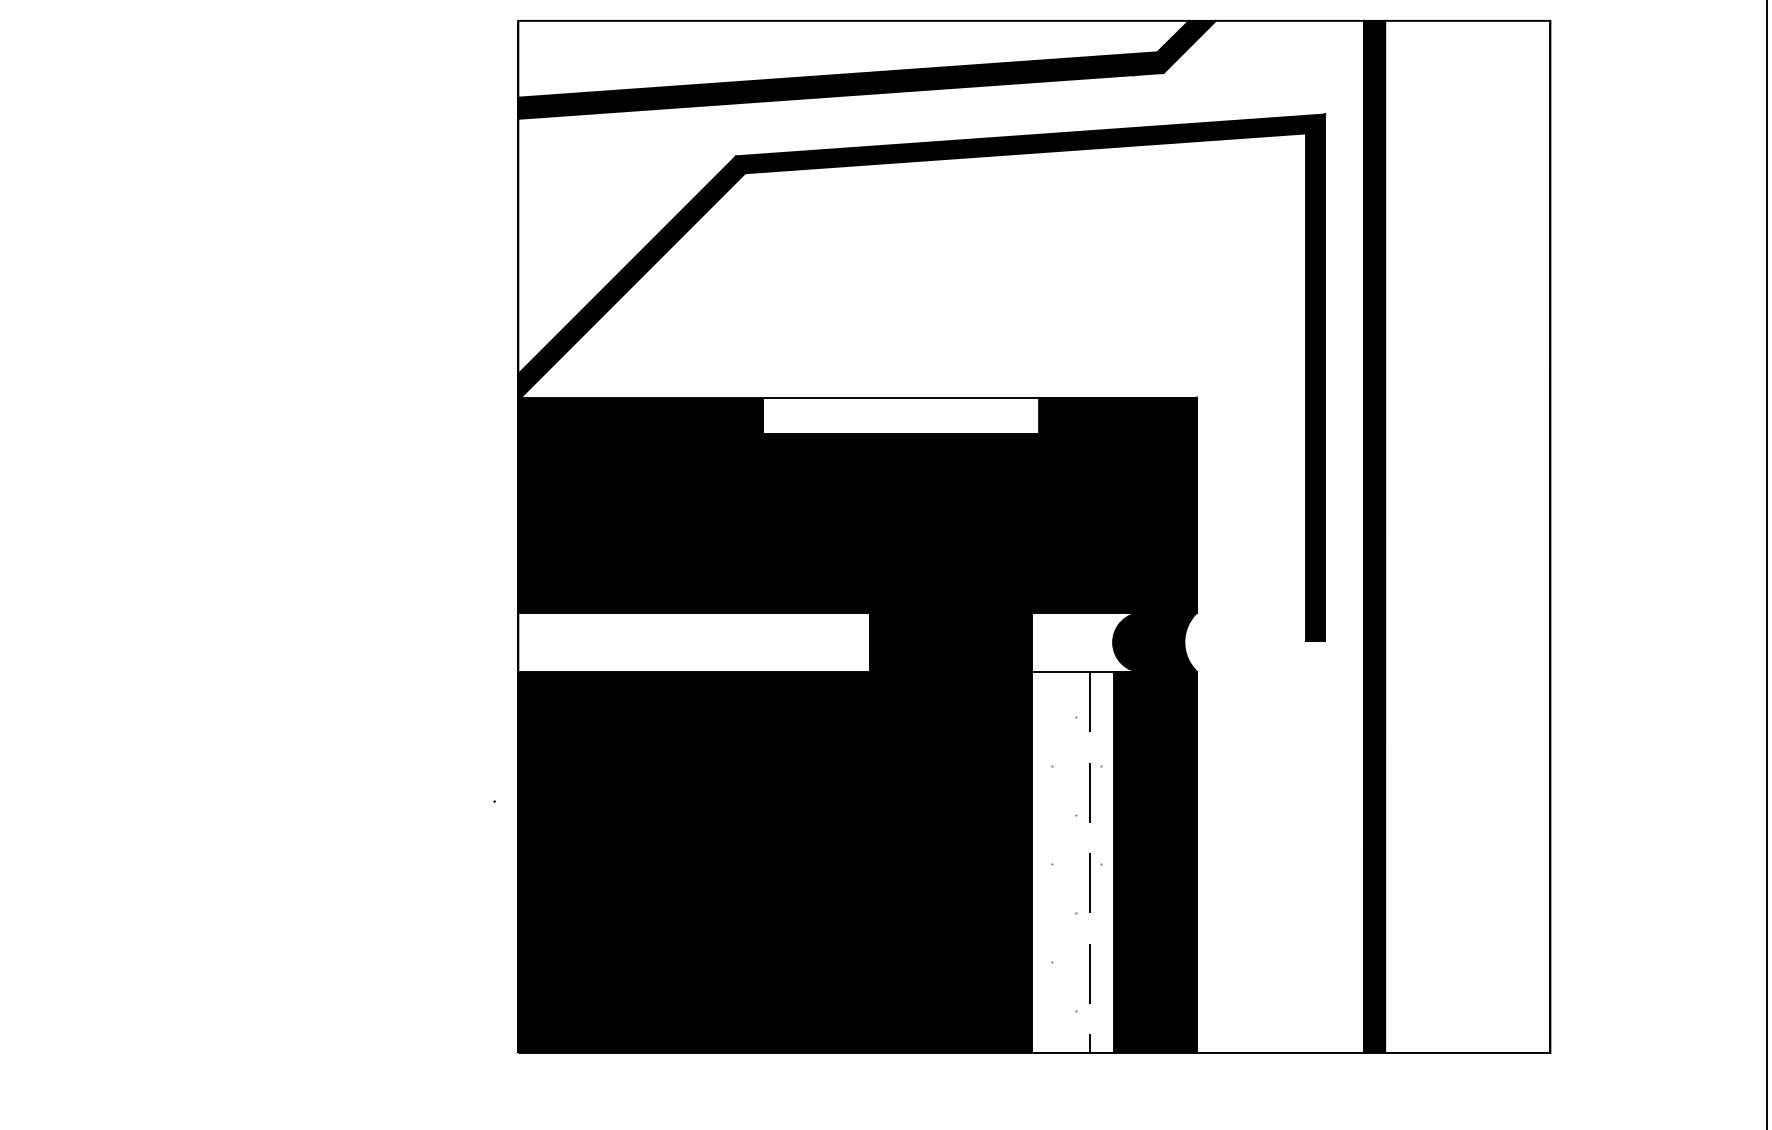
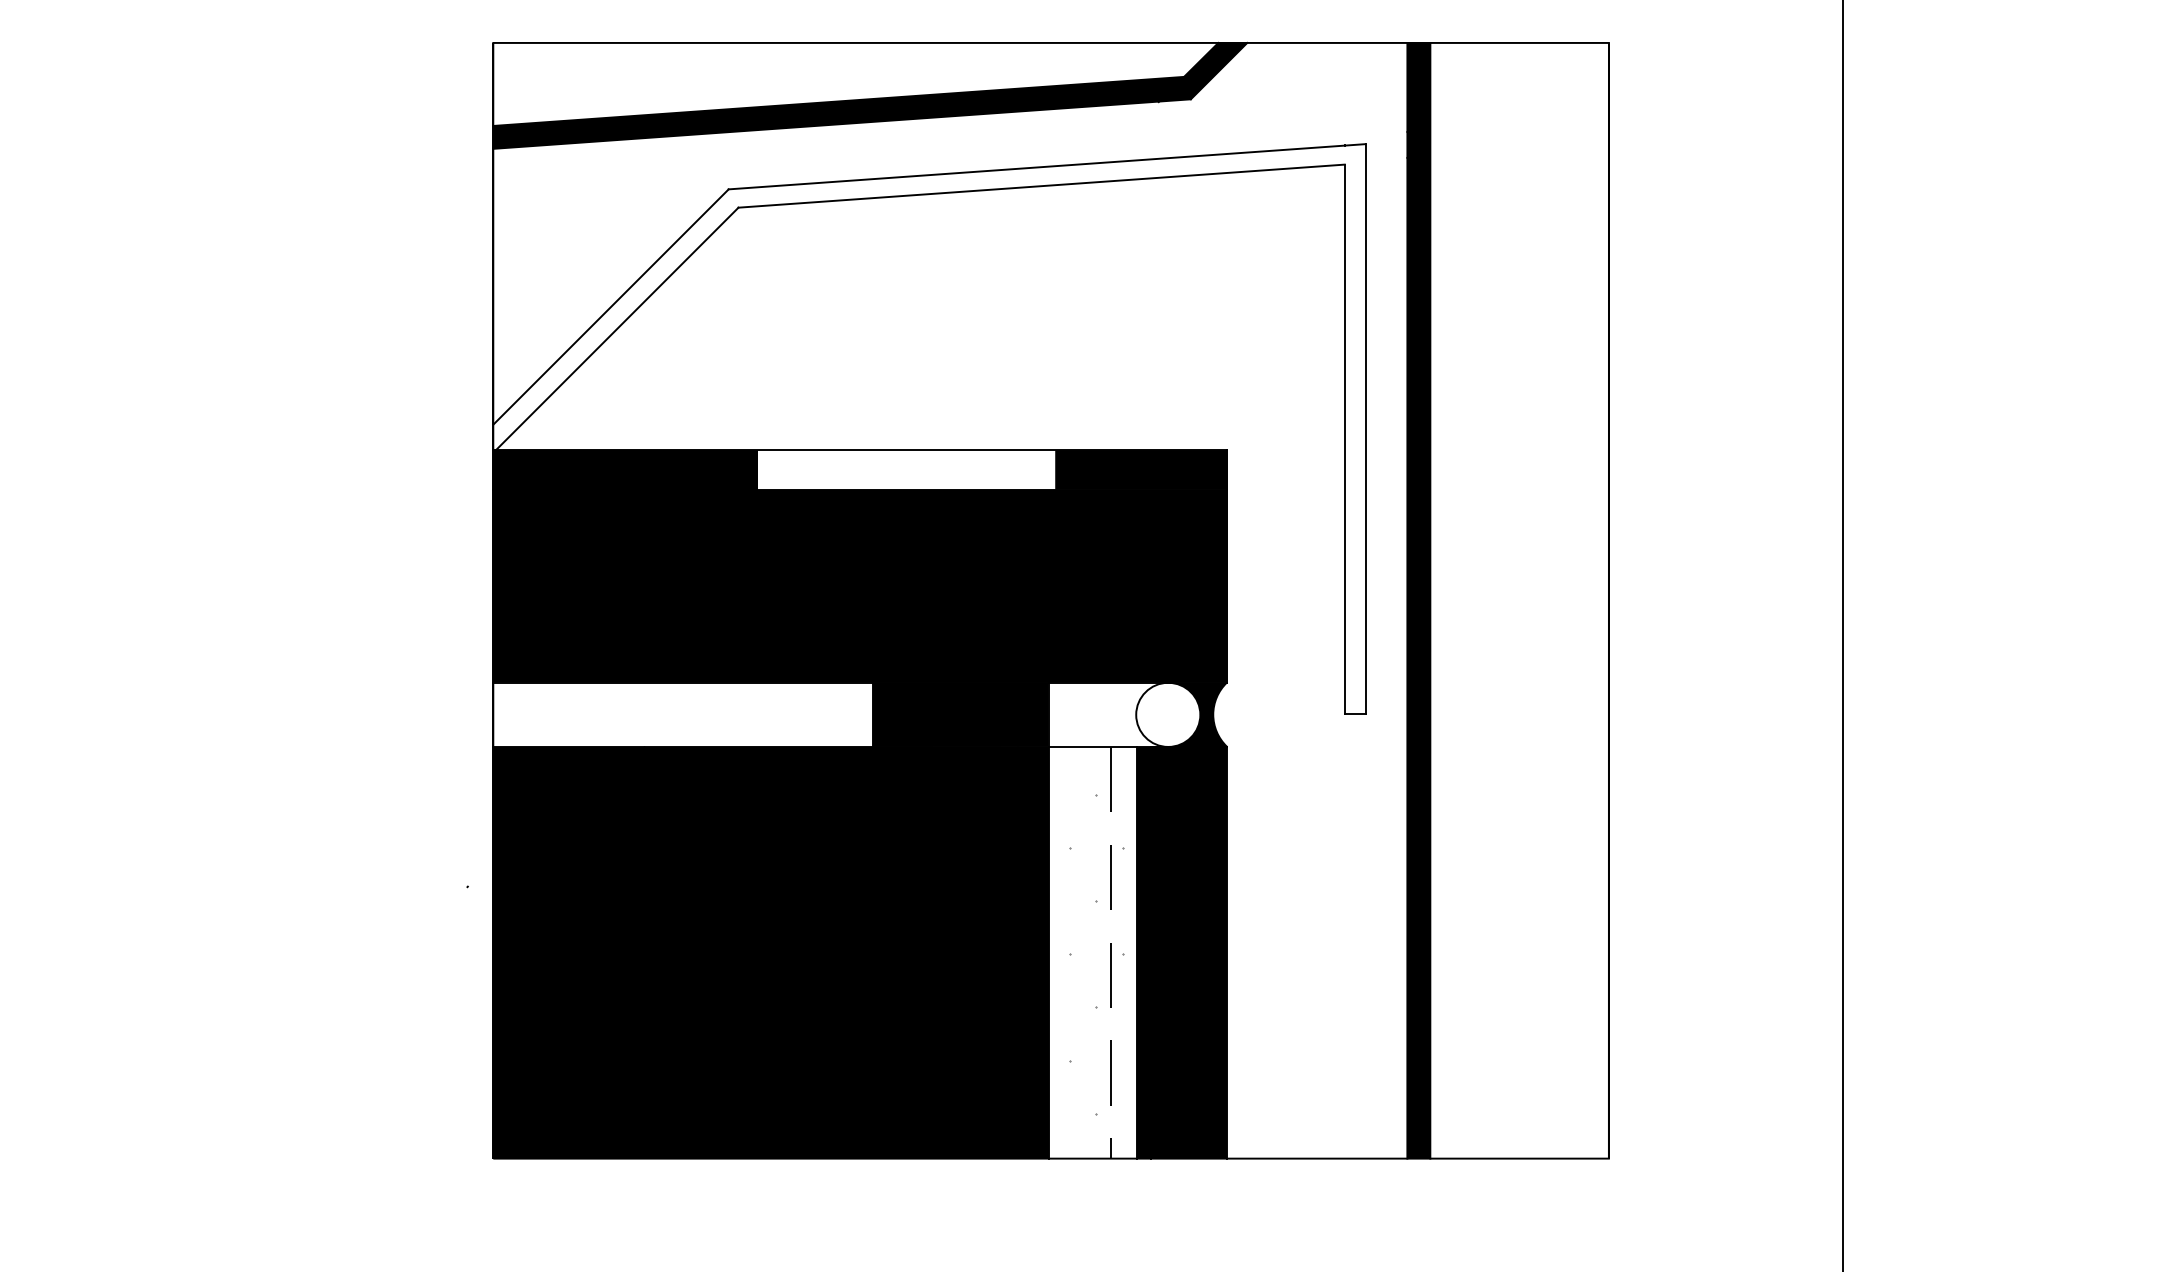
fill: (921, 377) -> (929, 428), removed
fill: (1142, 642) -> (1168, 714), removed

